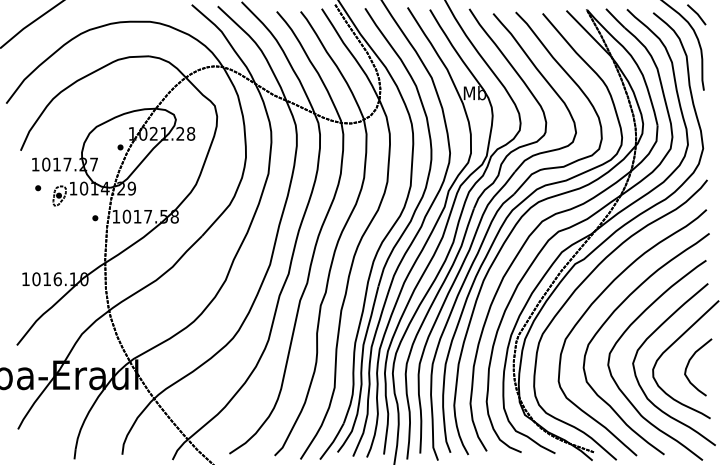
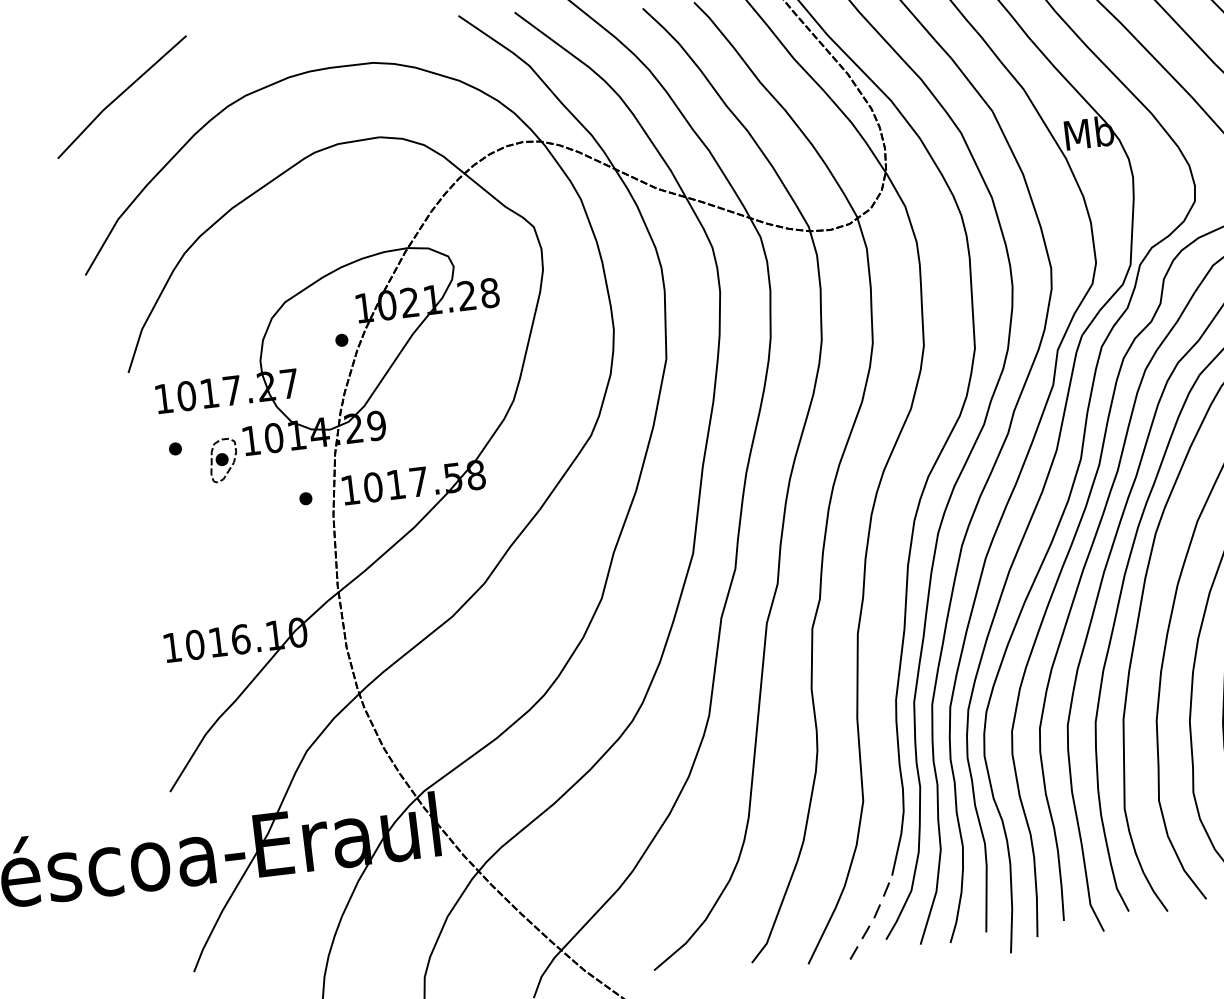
line: (333, 441) -> (874, 917), solid -> dashed

